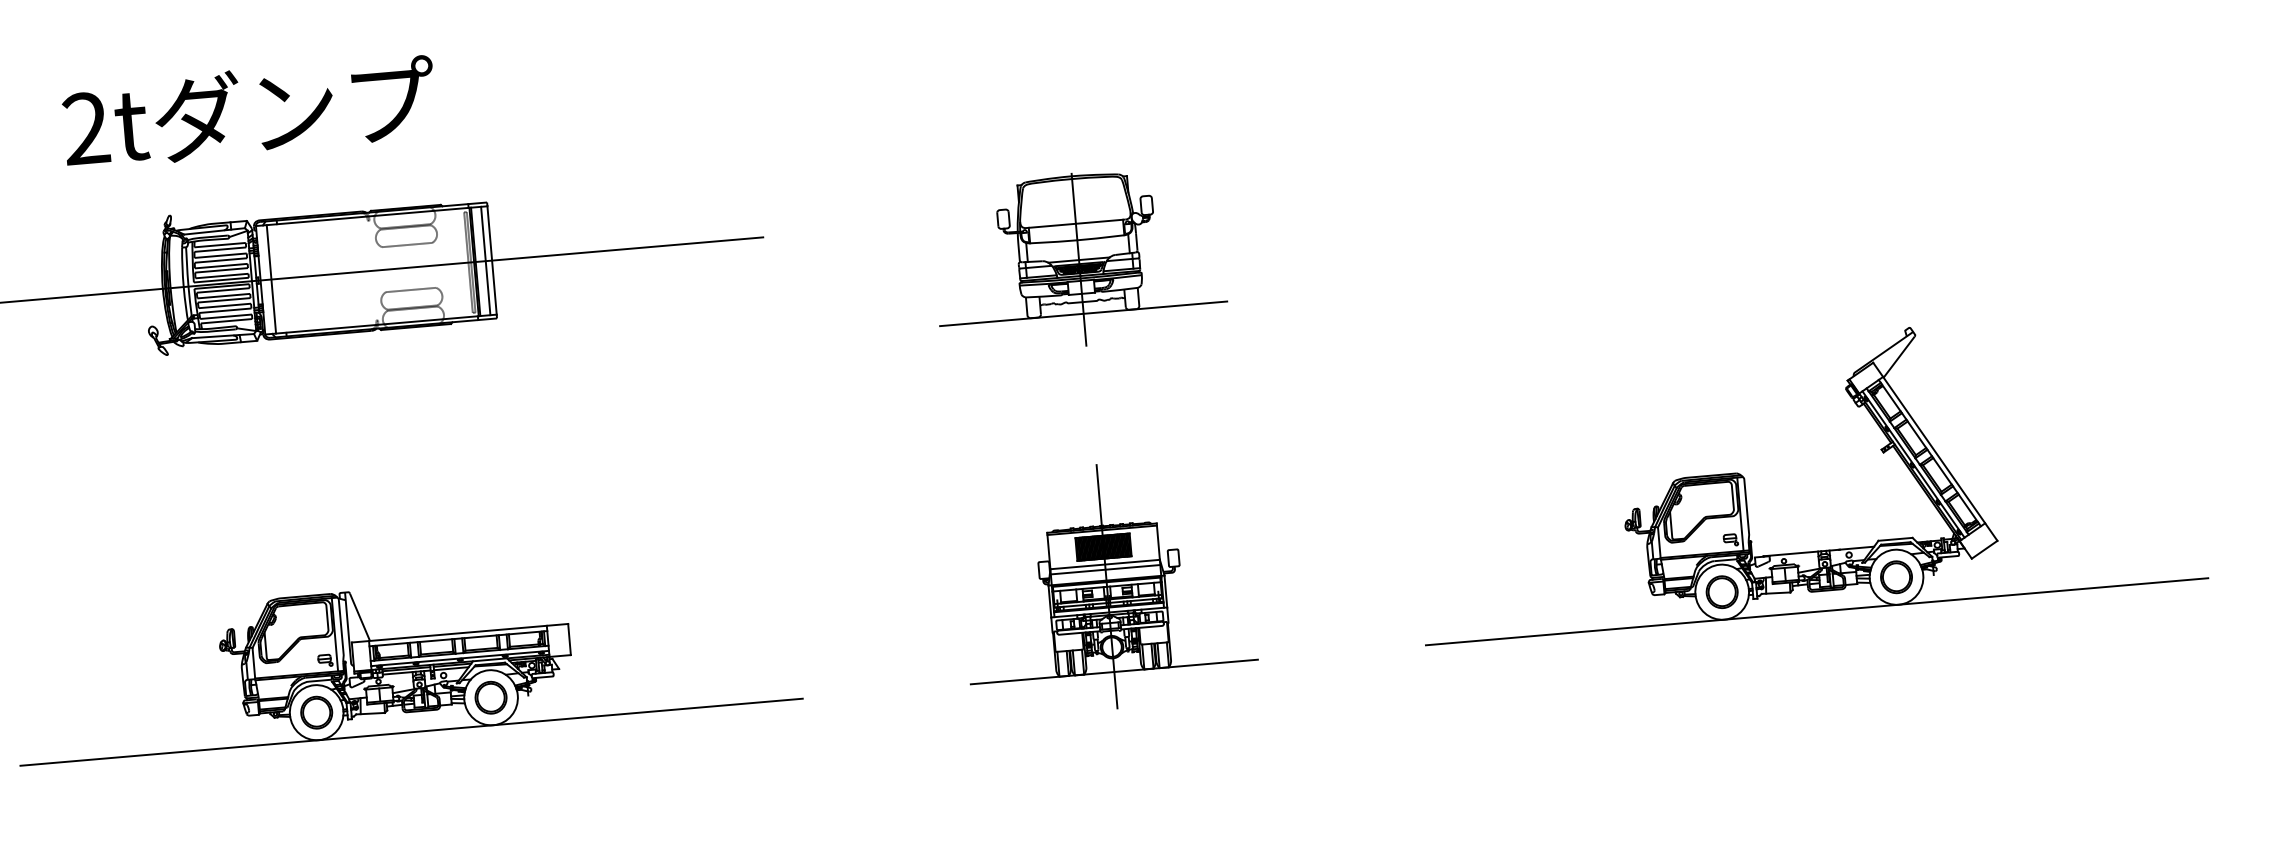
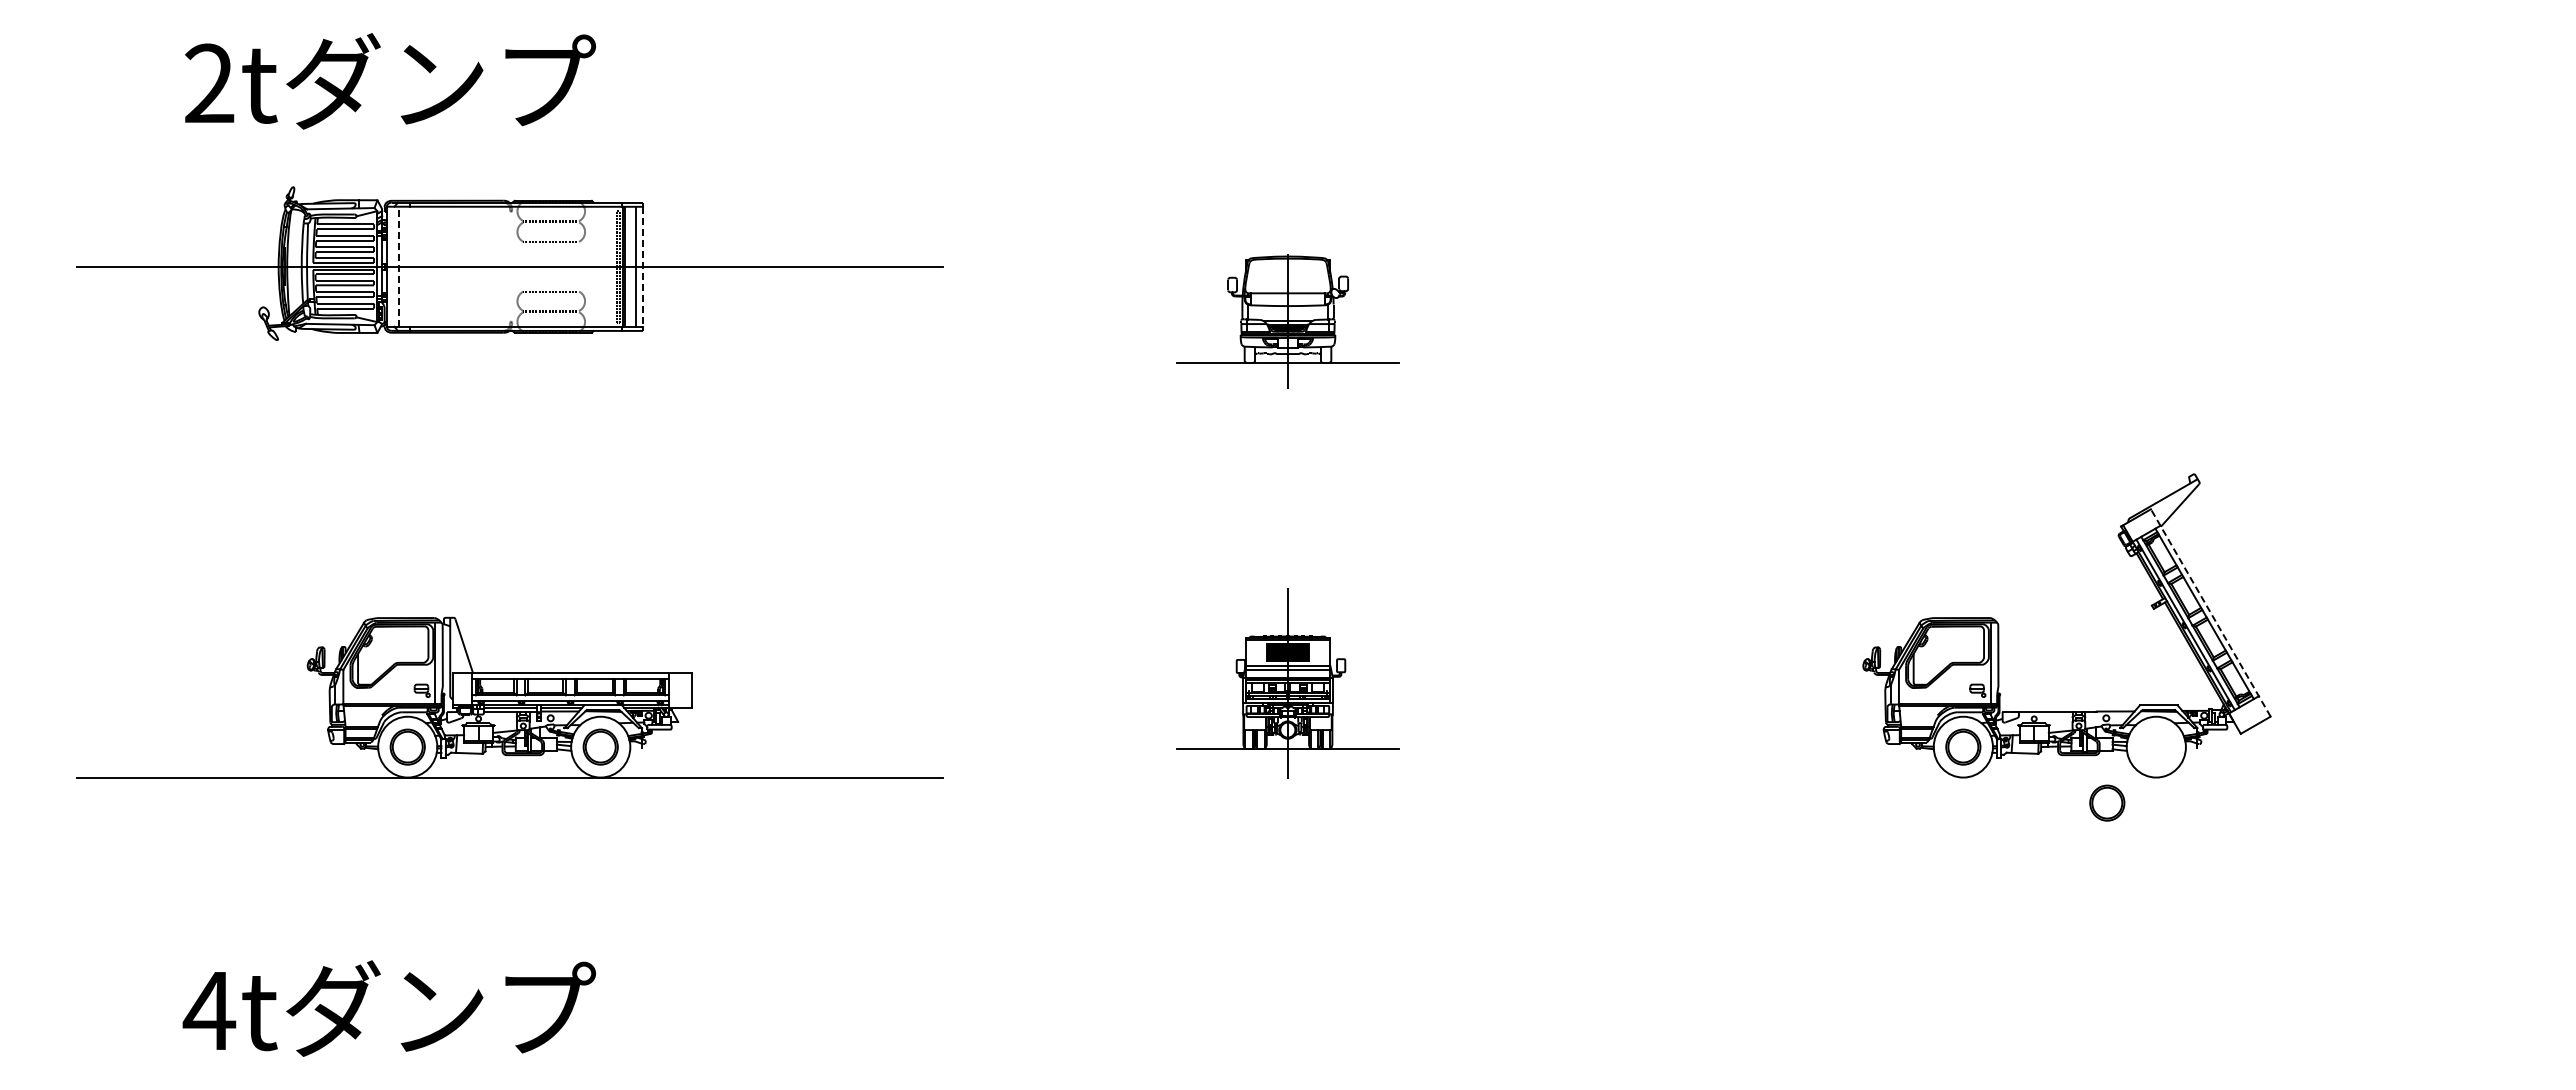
part: (1078, 259) -> (1287, 320), size x0.7
line: (492, 260) -> (643, 266), solid -> dashed
line: (271, 279) -> (398, 266), solid -> dashed
line: (1935, 451) -> (2210, 612), solid -> dashed
part: (1896, 576) -> (2107, 802), moved
part: (1106, 587) -> (1287, 683), size x0.7
line: (1816, 611) -> (2065, 777), removed

